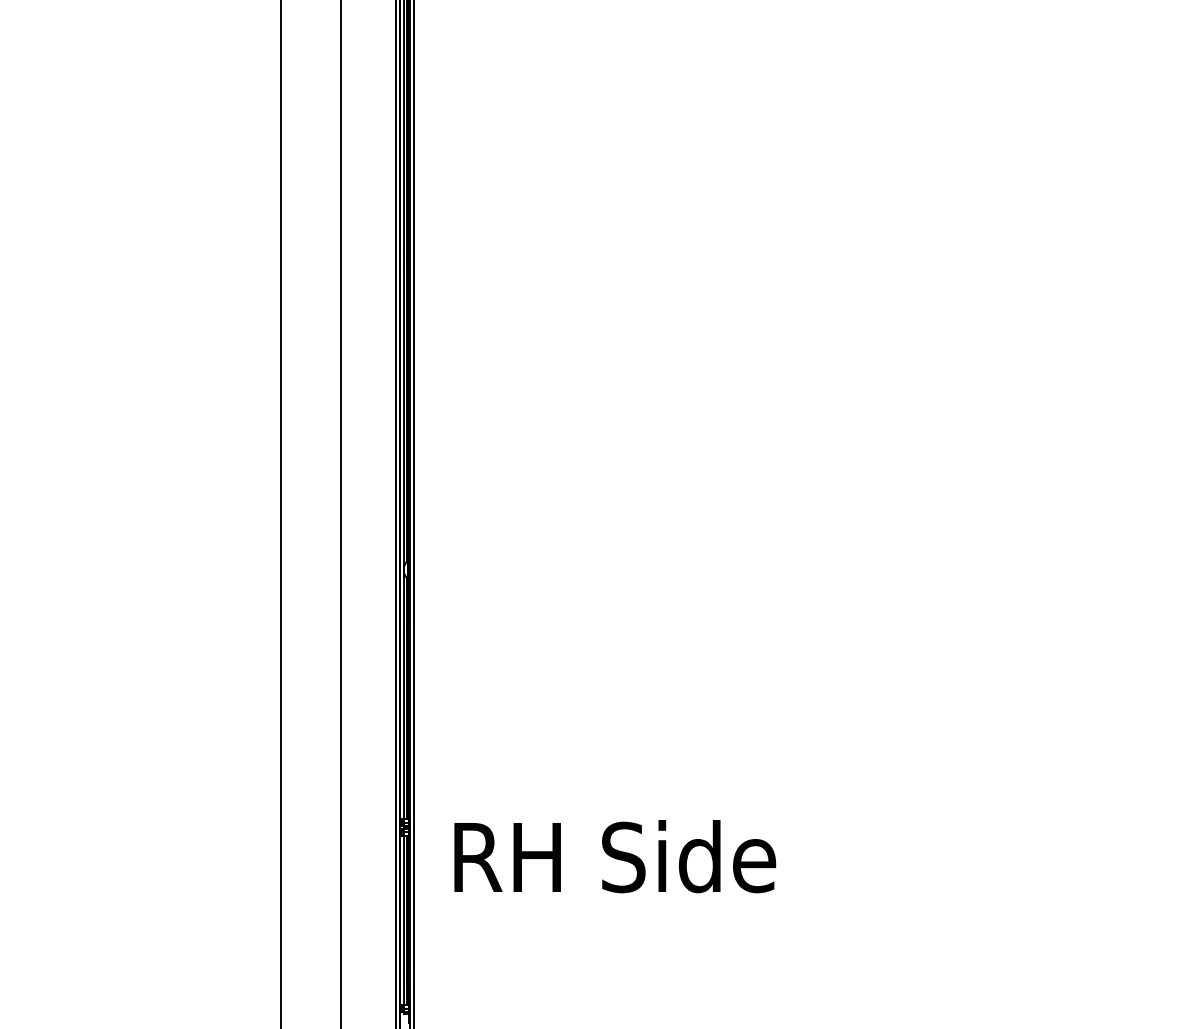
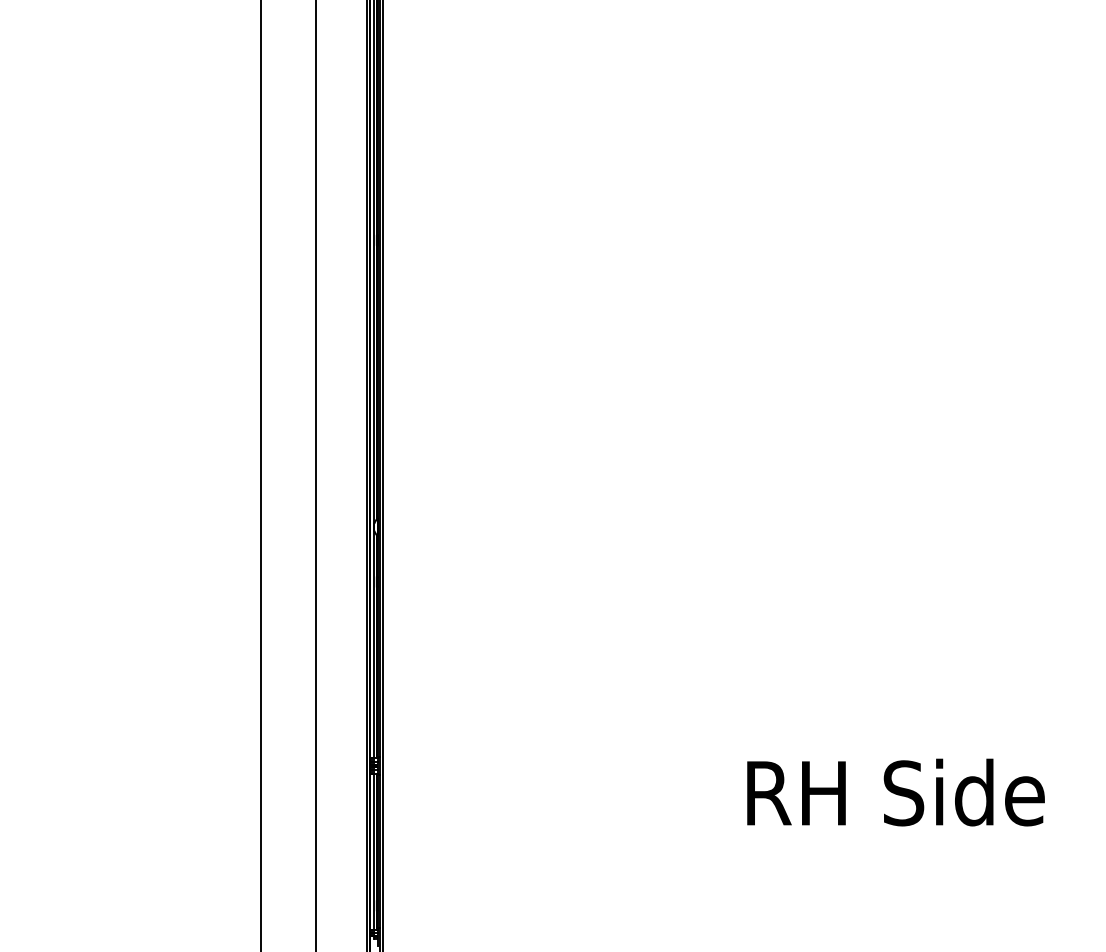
text: (615, 856) -> (896, 792), moved

